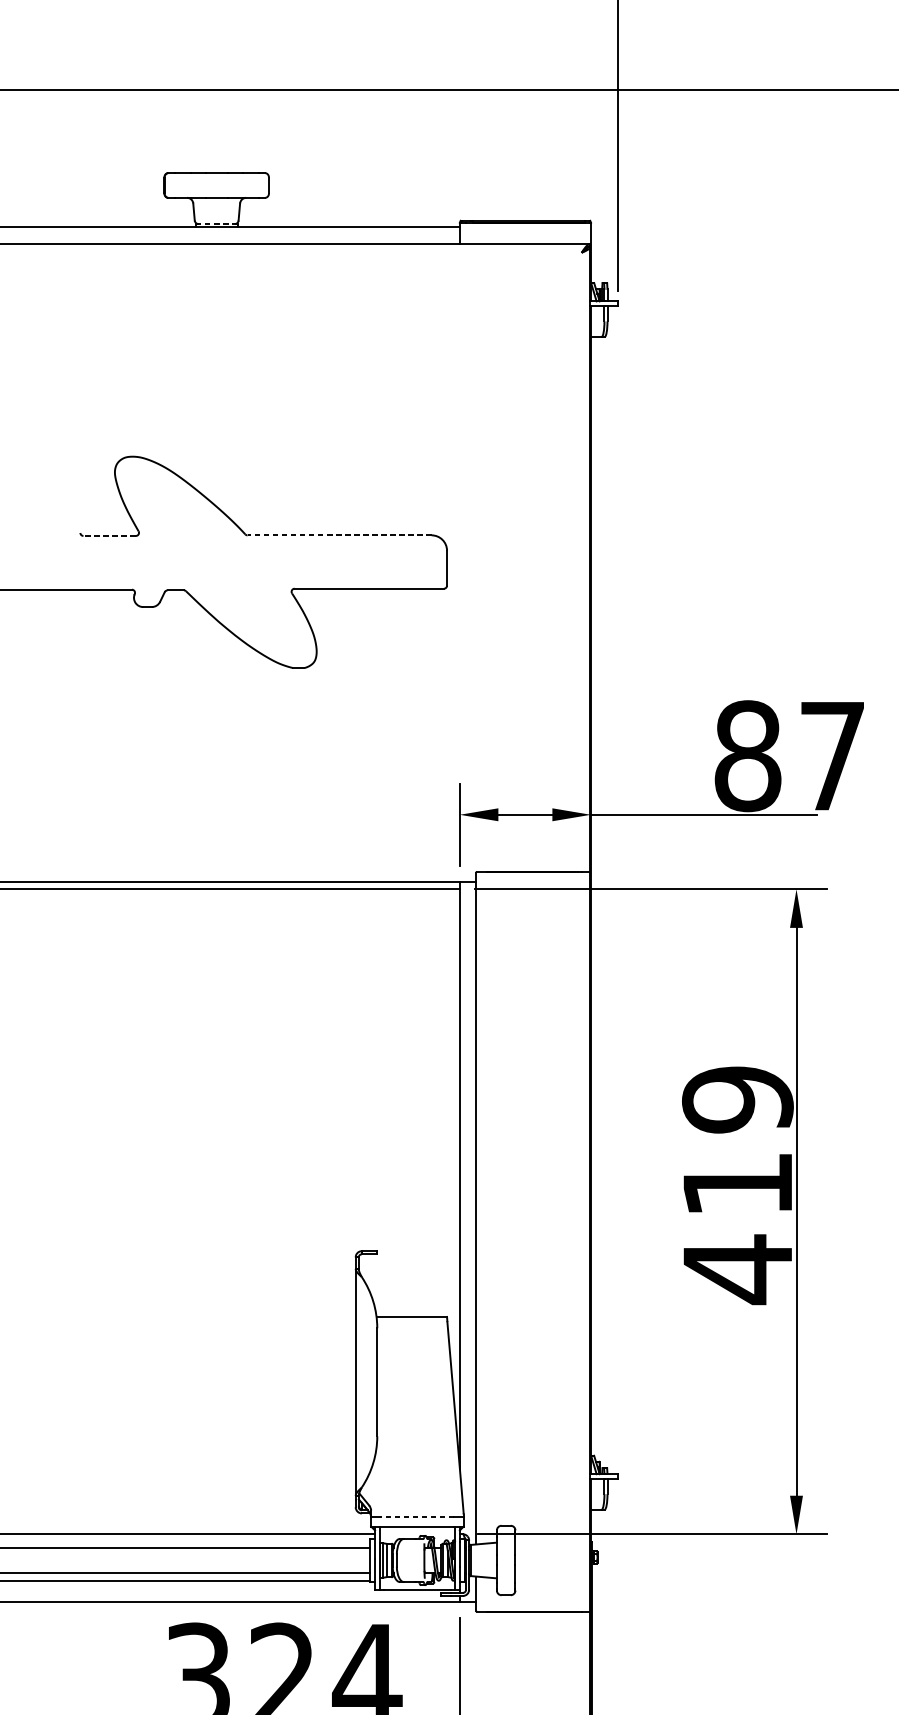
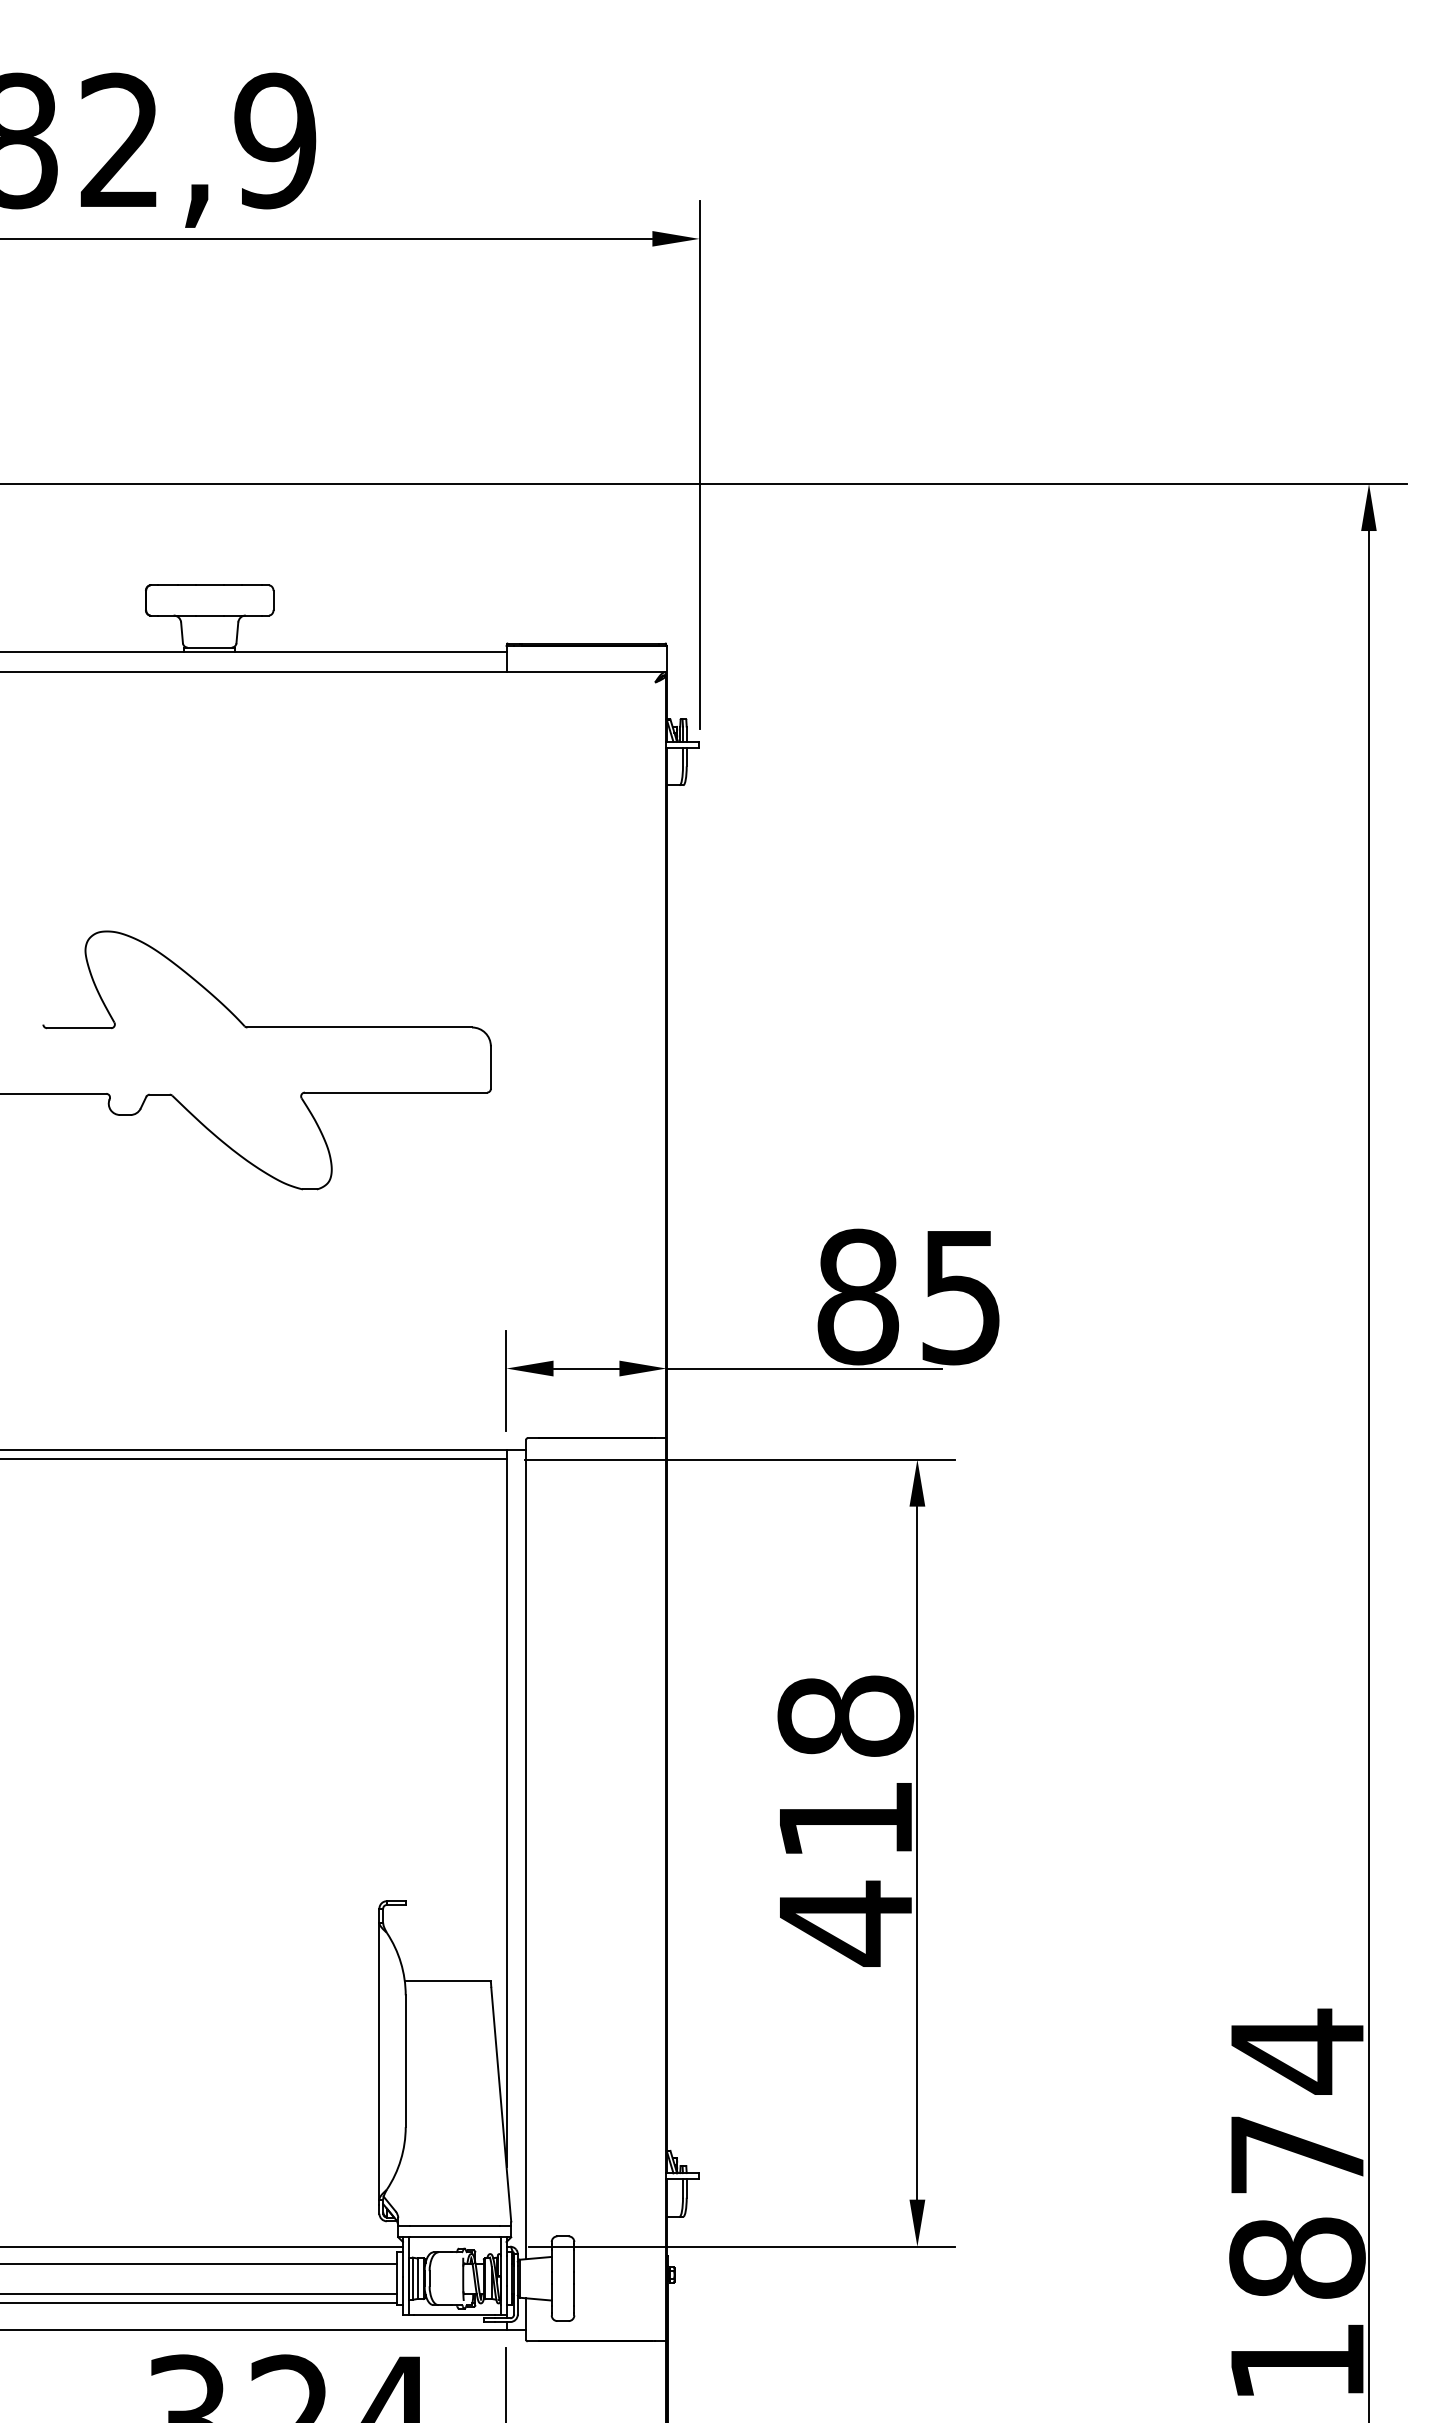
line: (216, 224) -> (209, 647), dashed -> solid
line: (339, 535) -> (359, 1027), dashed -> solid
line: (109, 536) -> (78, 1028), dashed -> solid
text: (831, 757) -> (960, 1298), 87 -> 85
text: (737, 1099) -> (845, 1716), 419 -> 418
line: (417, 1517) -> (454, 2226), dashed -> solid

